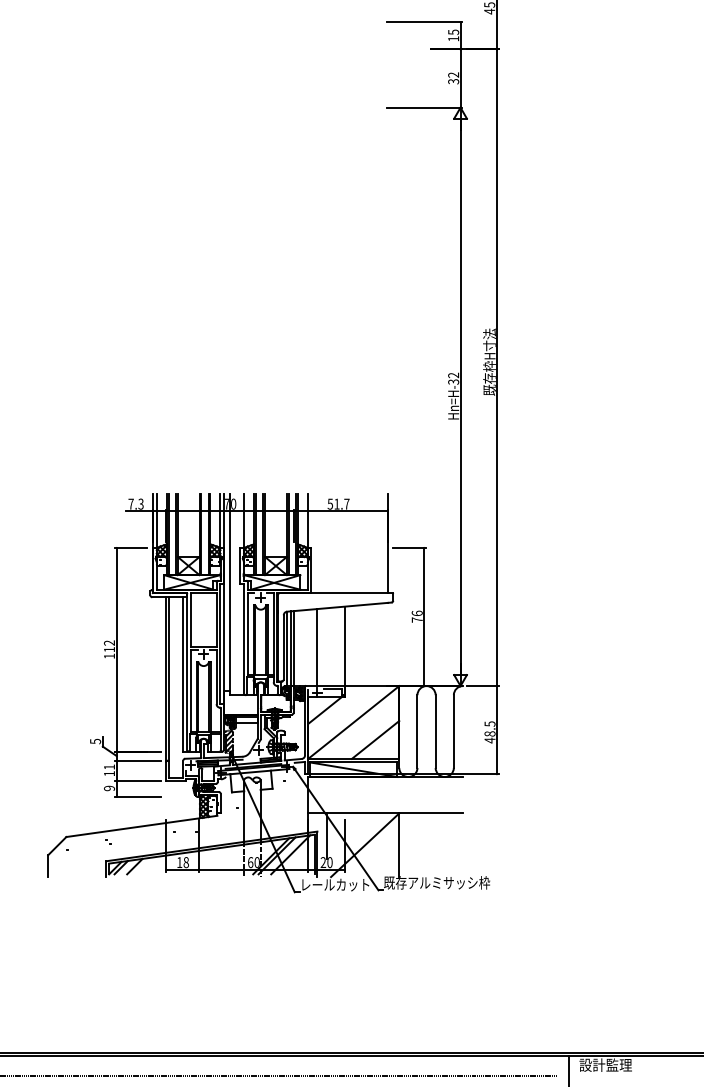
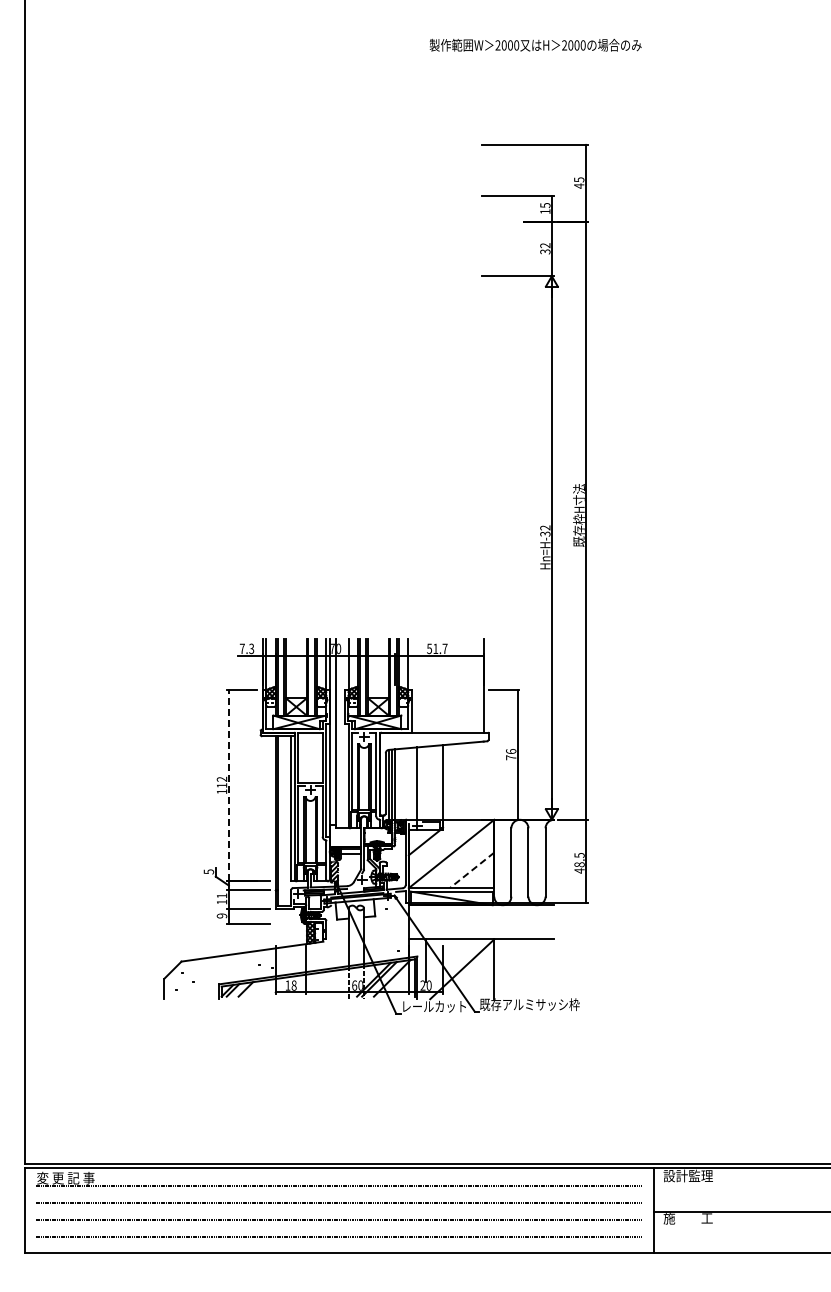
line: (116, 649) -> (228, 785), solid -> dashed
line: (375, 740) -> (471, 870), solid -> dashed

